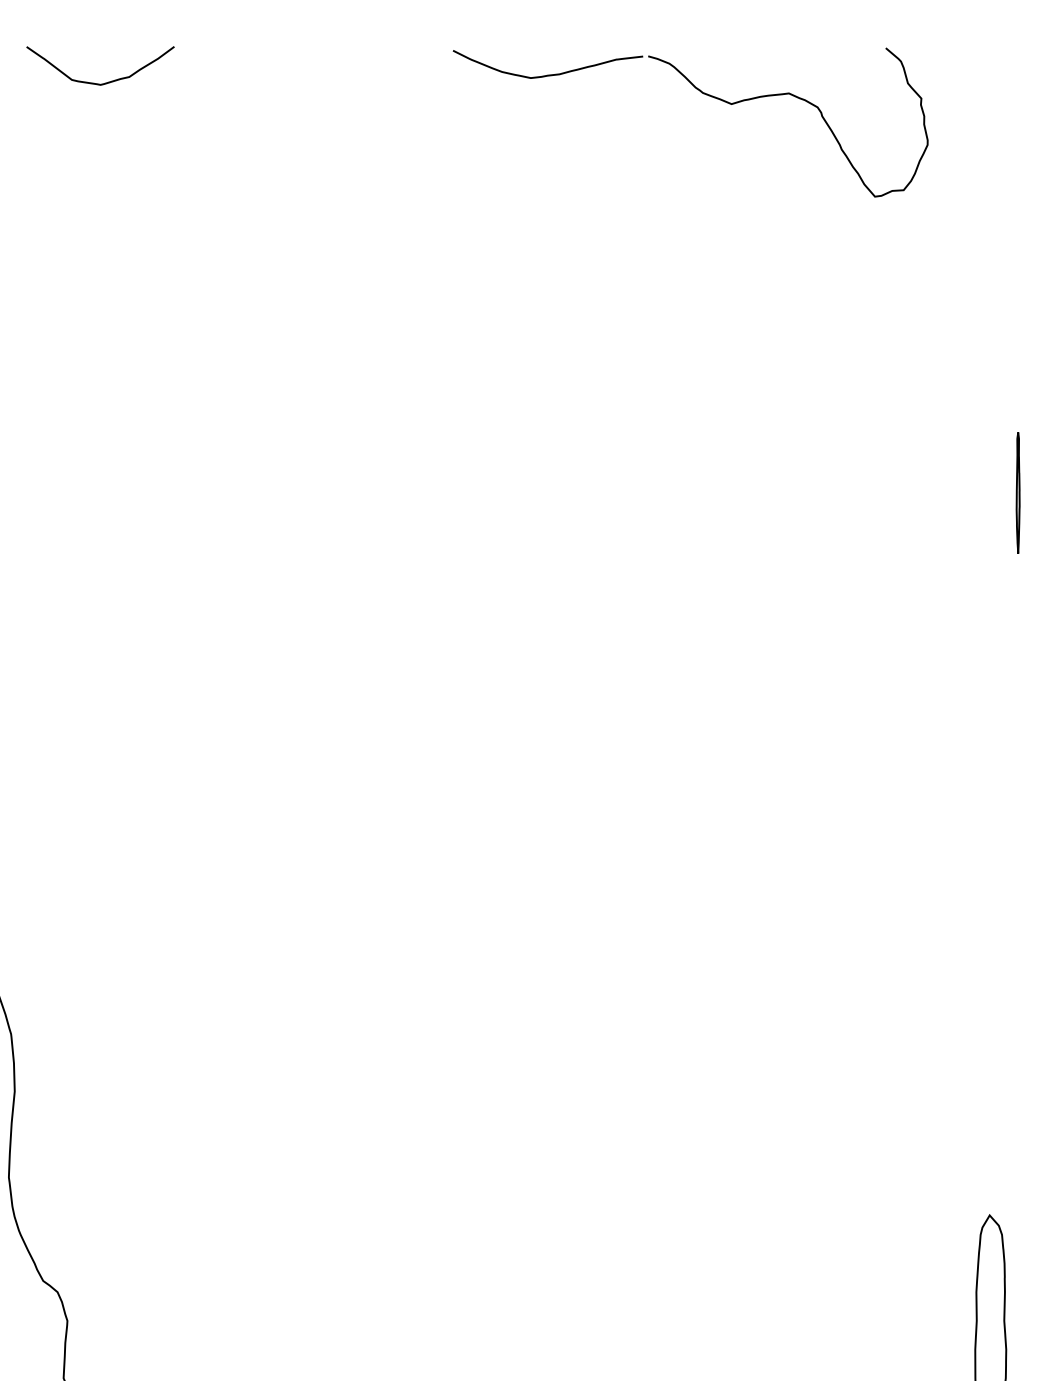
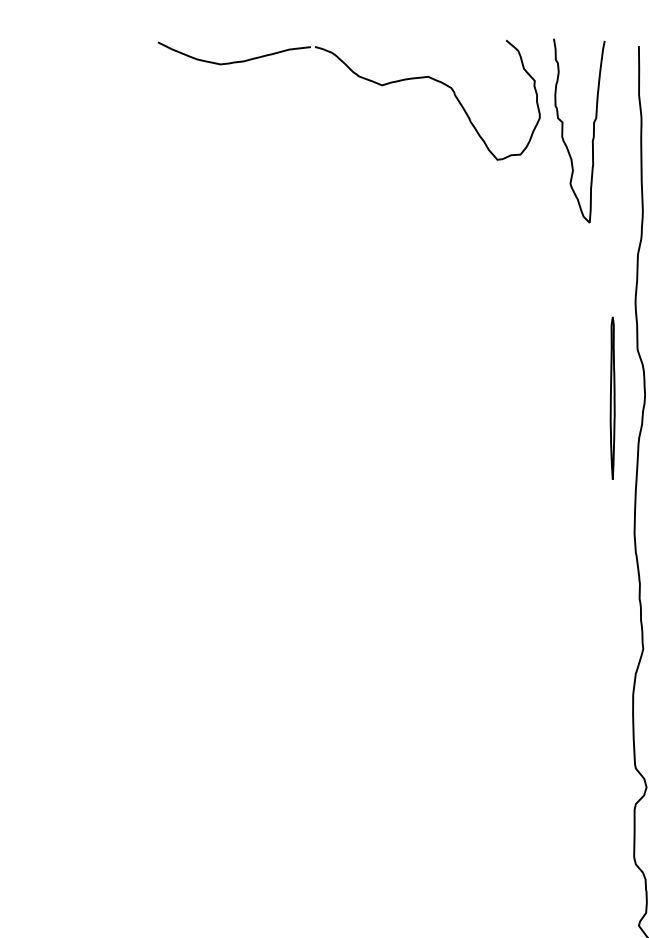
curve: (994, 160) -> (593, 130), added
part: (1017, 492) -> (612, 397), size x1.67

